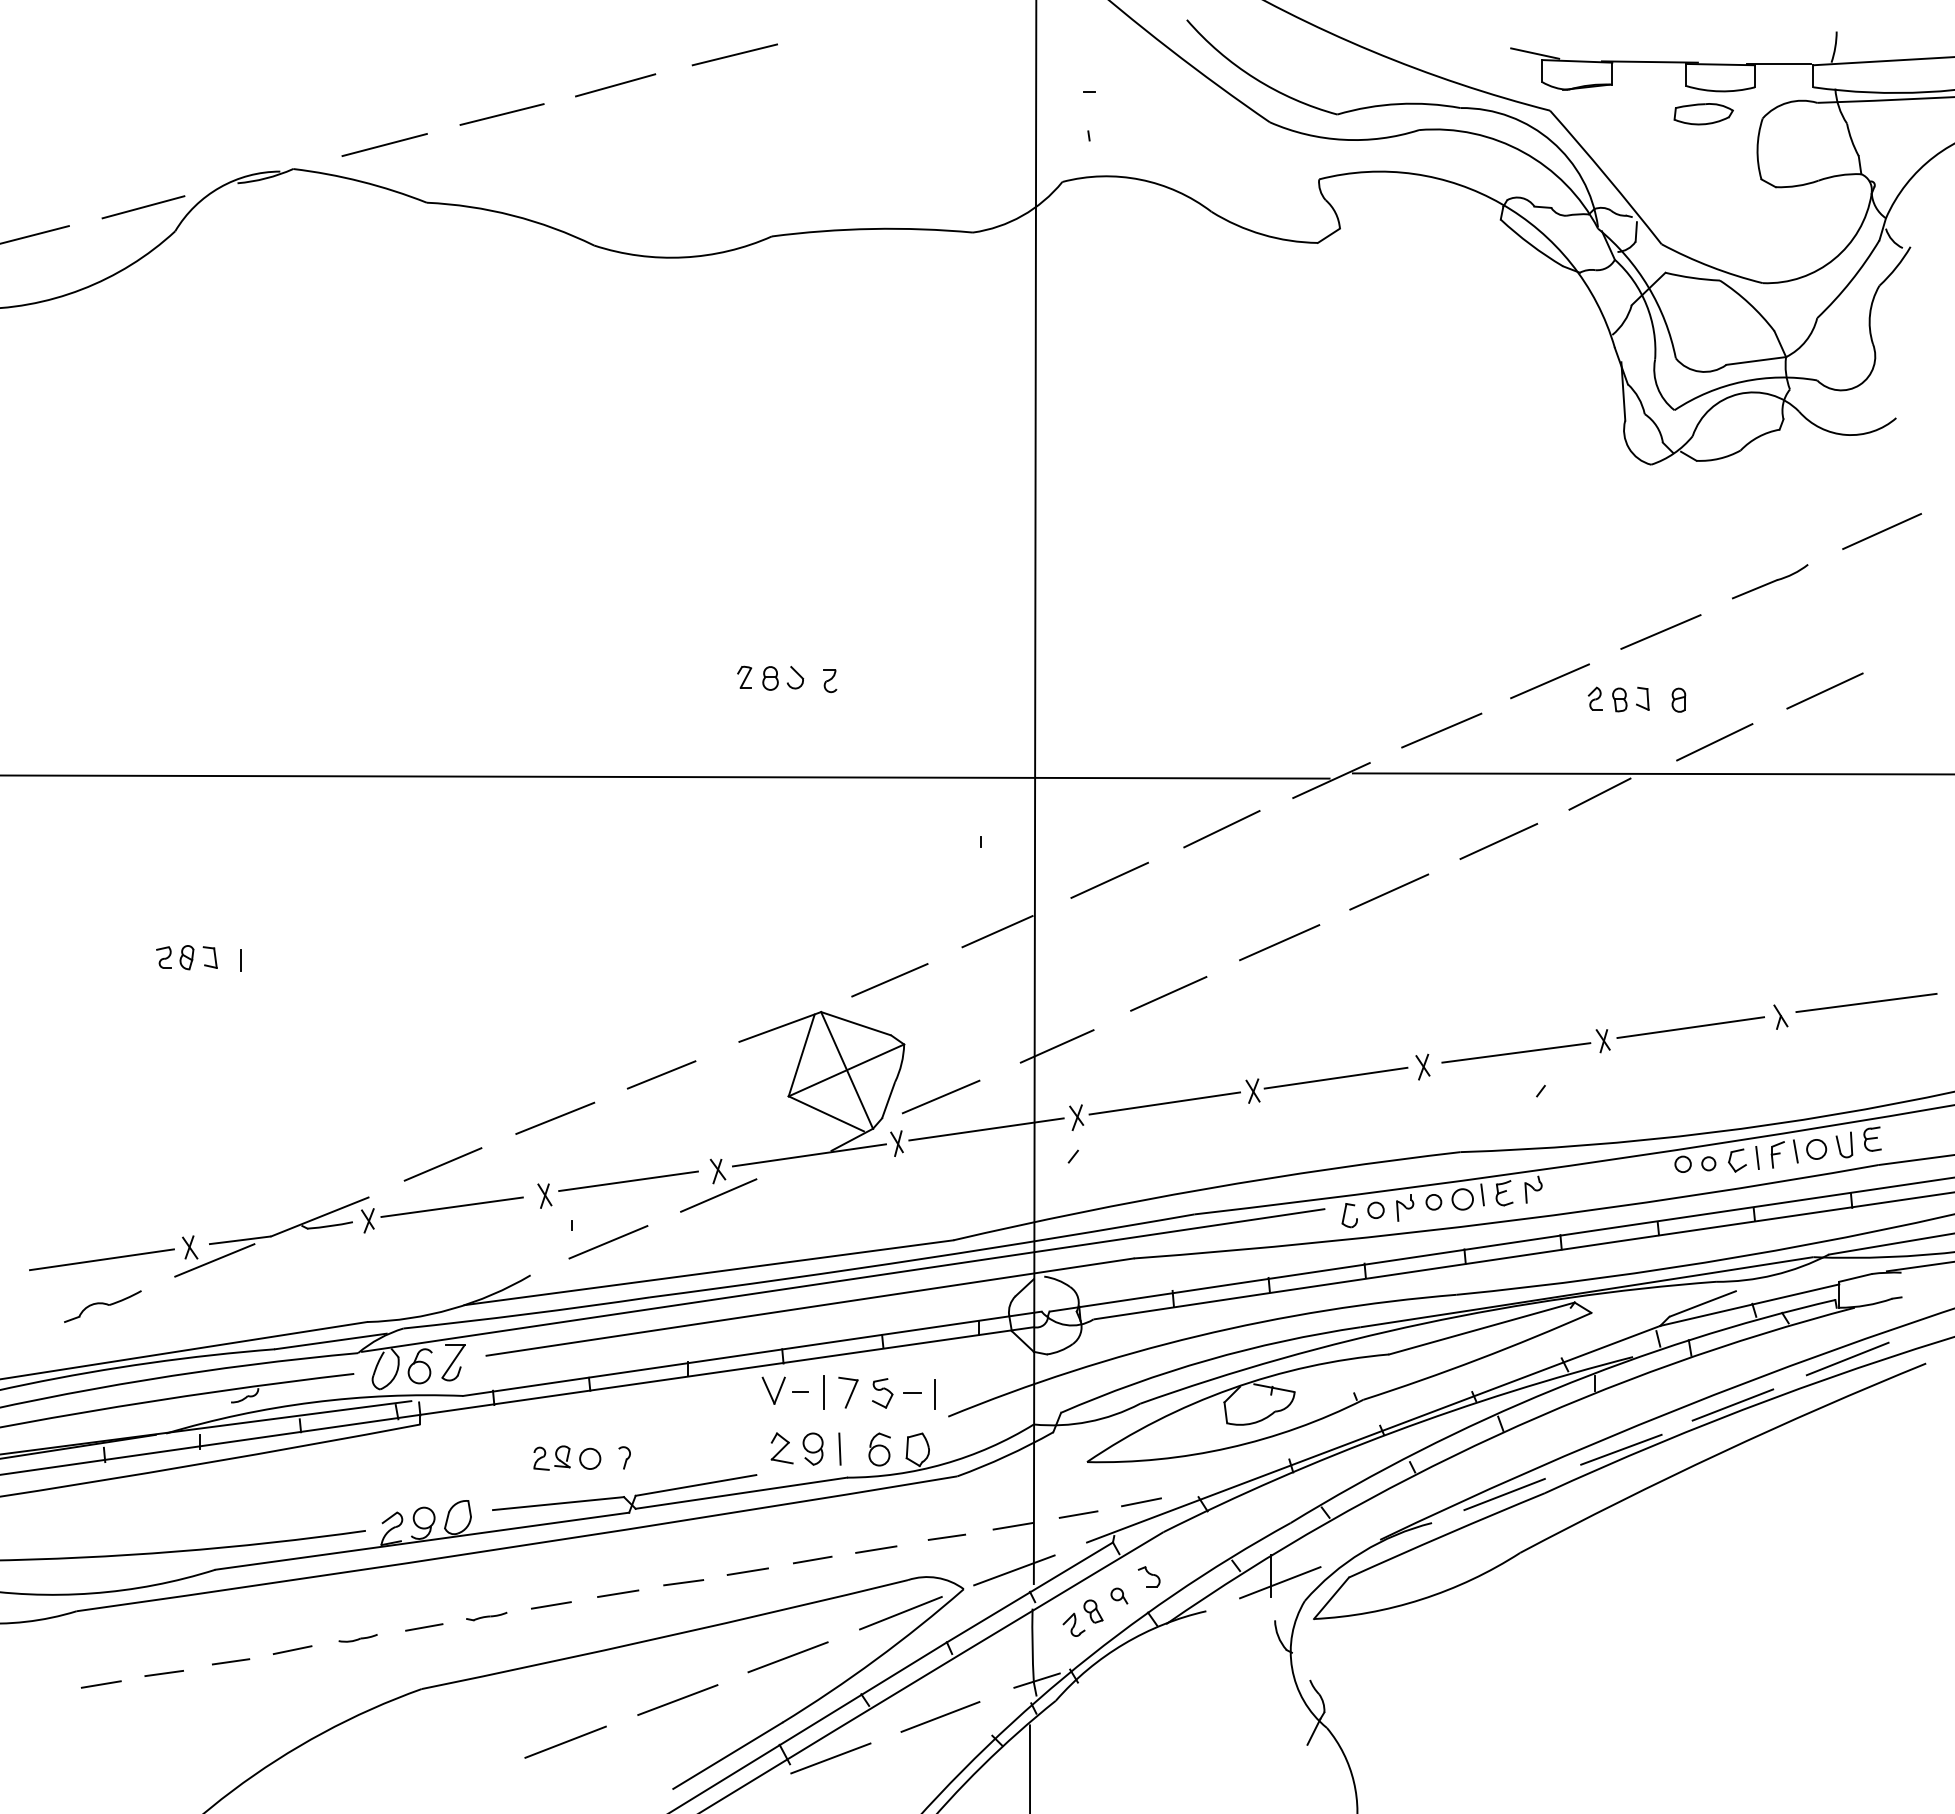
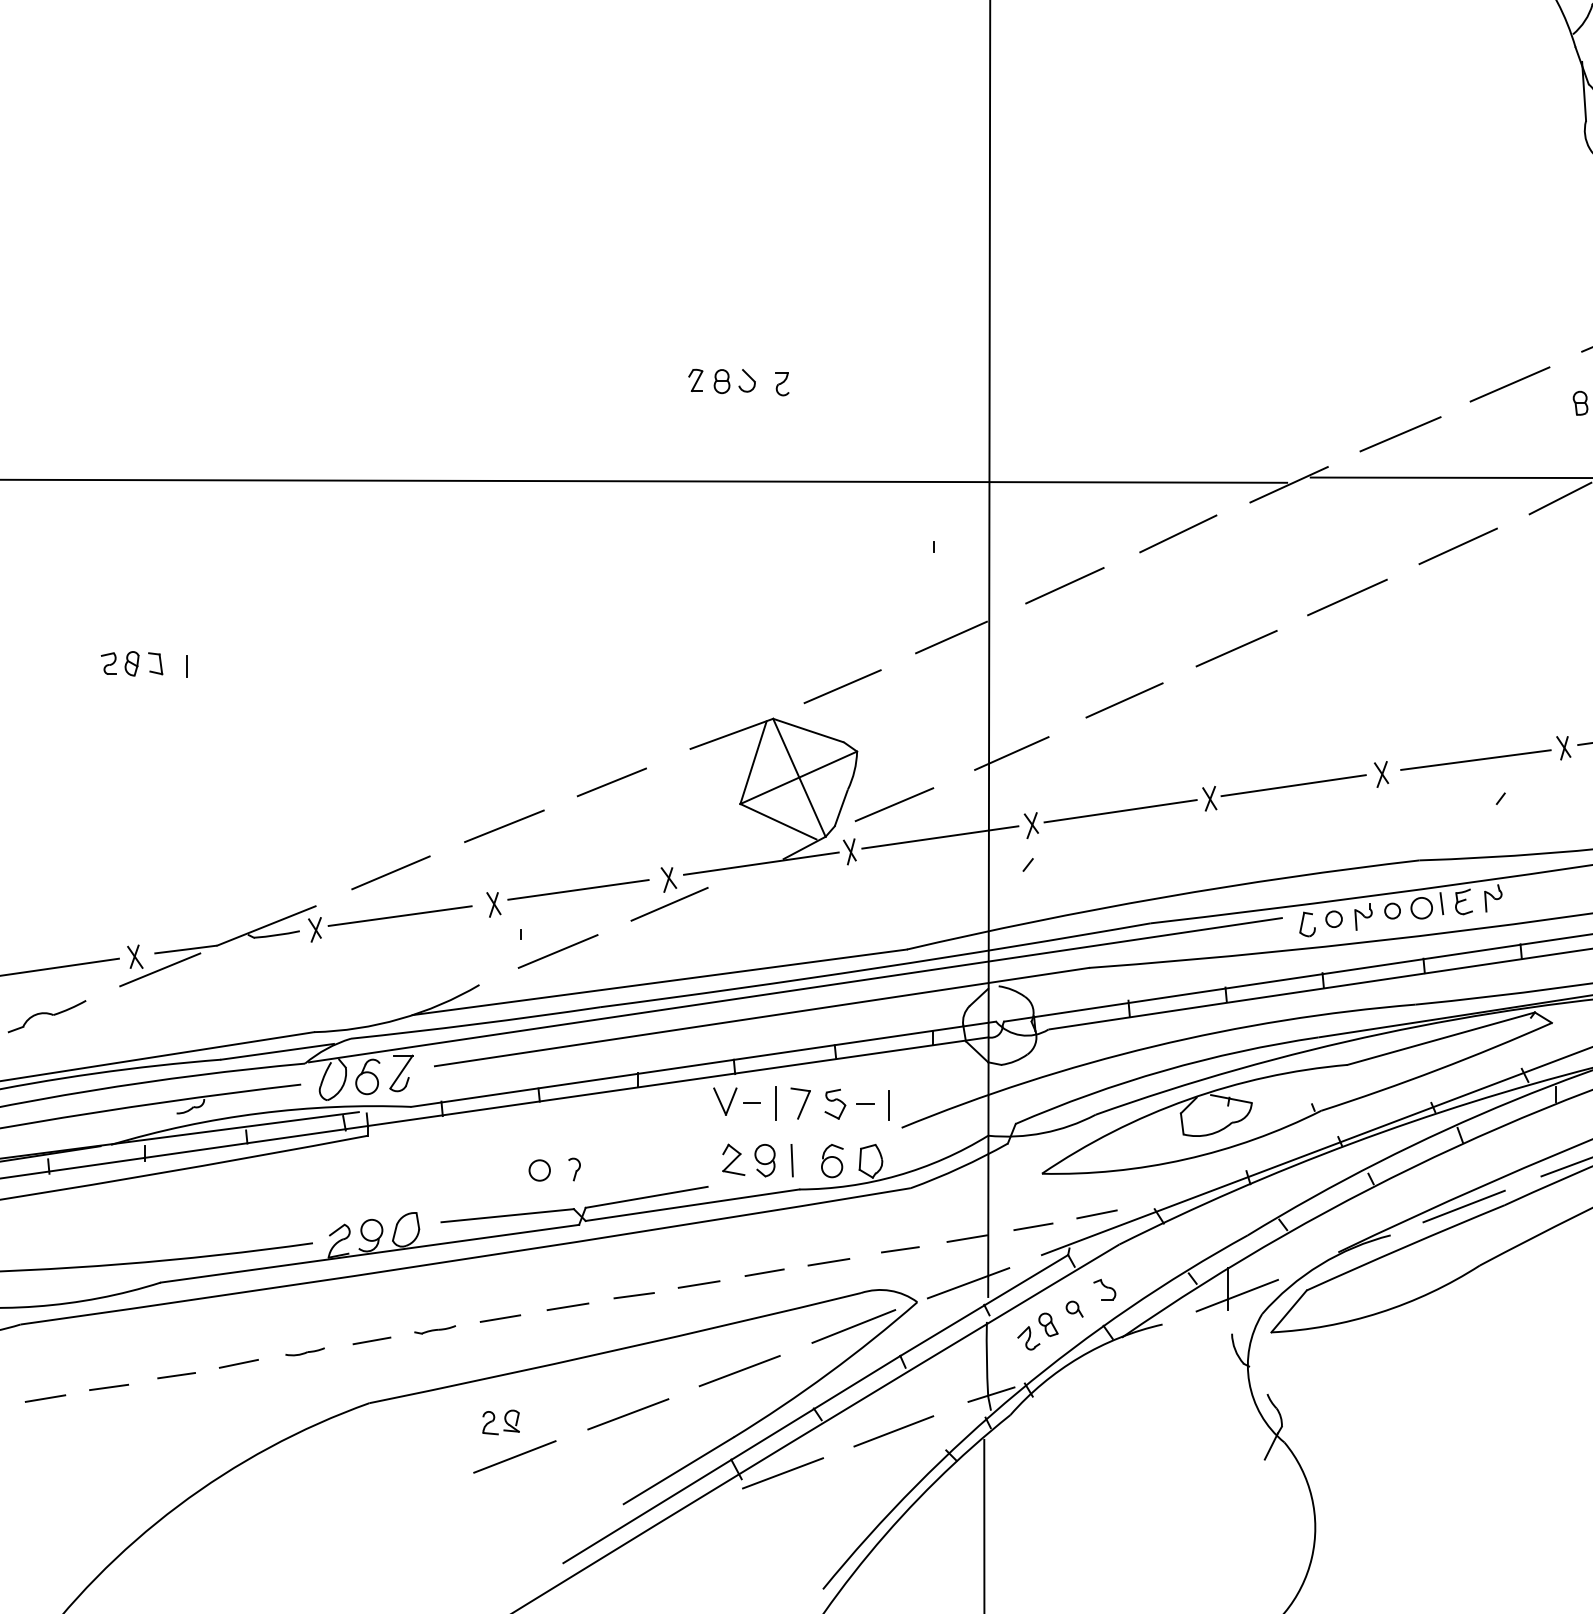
part: (1594, 698) -> (1554, 401), removed
part: (551, 1457) -> (500, 1421), moved

